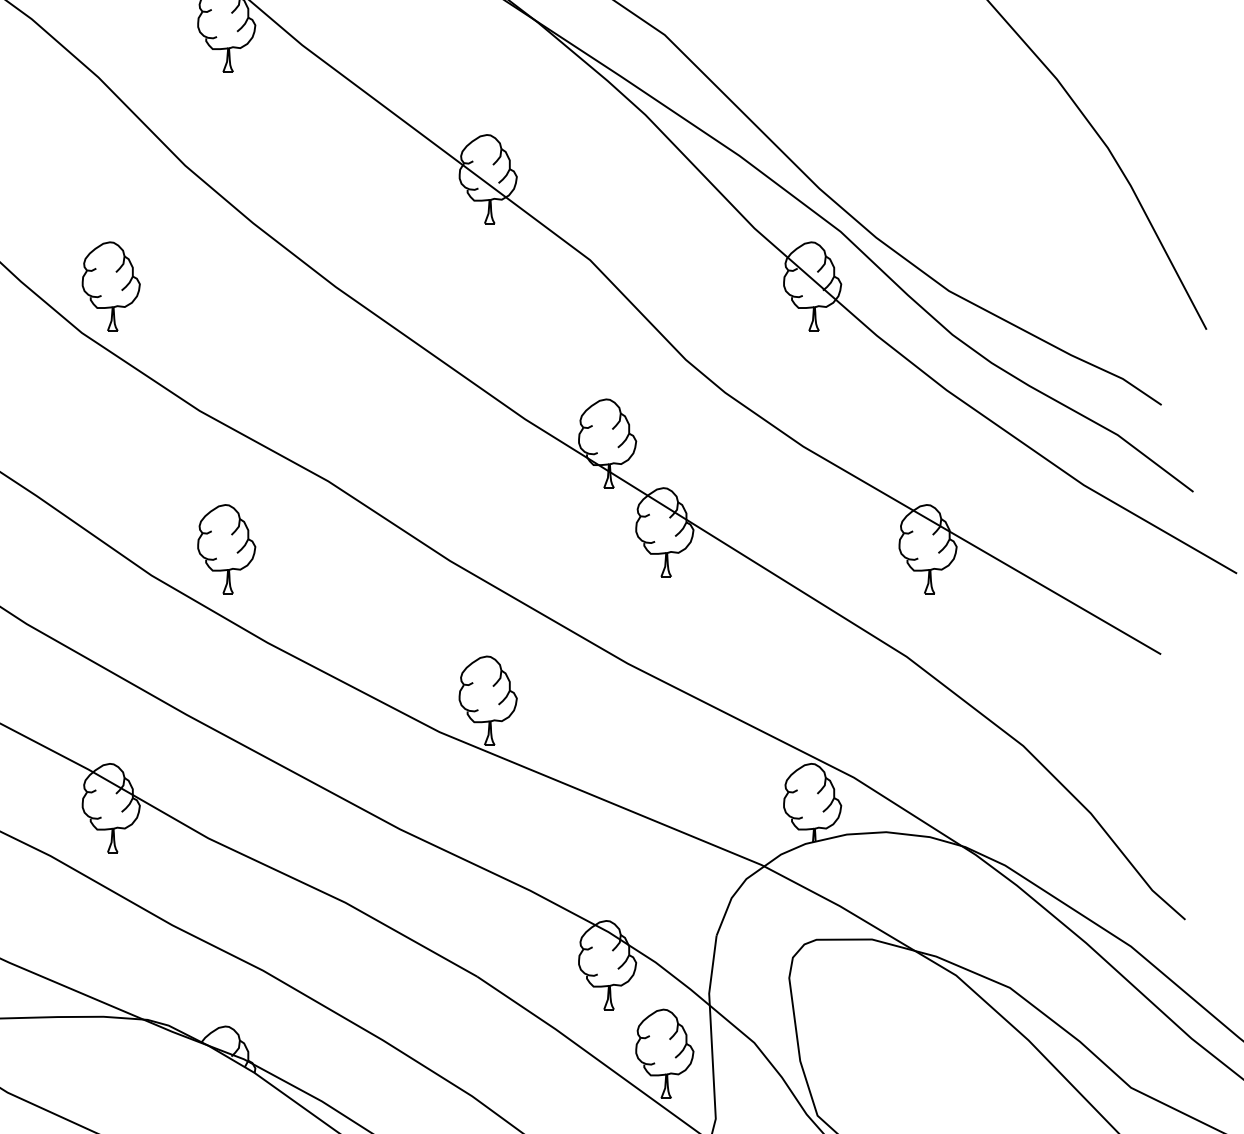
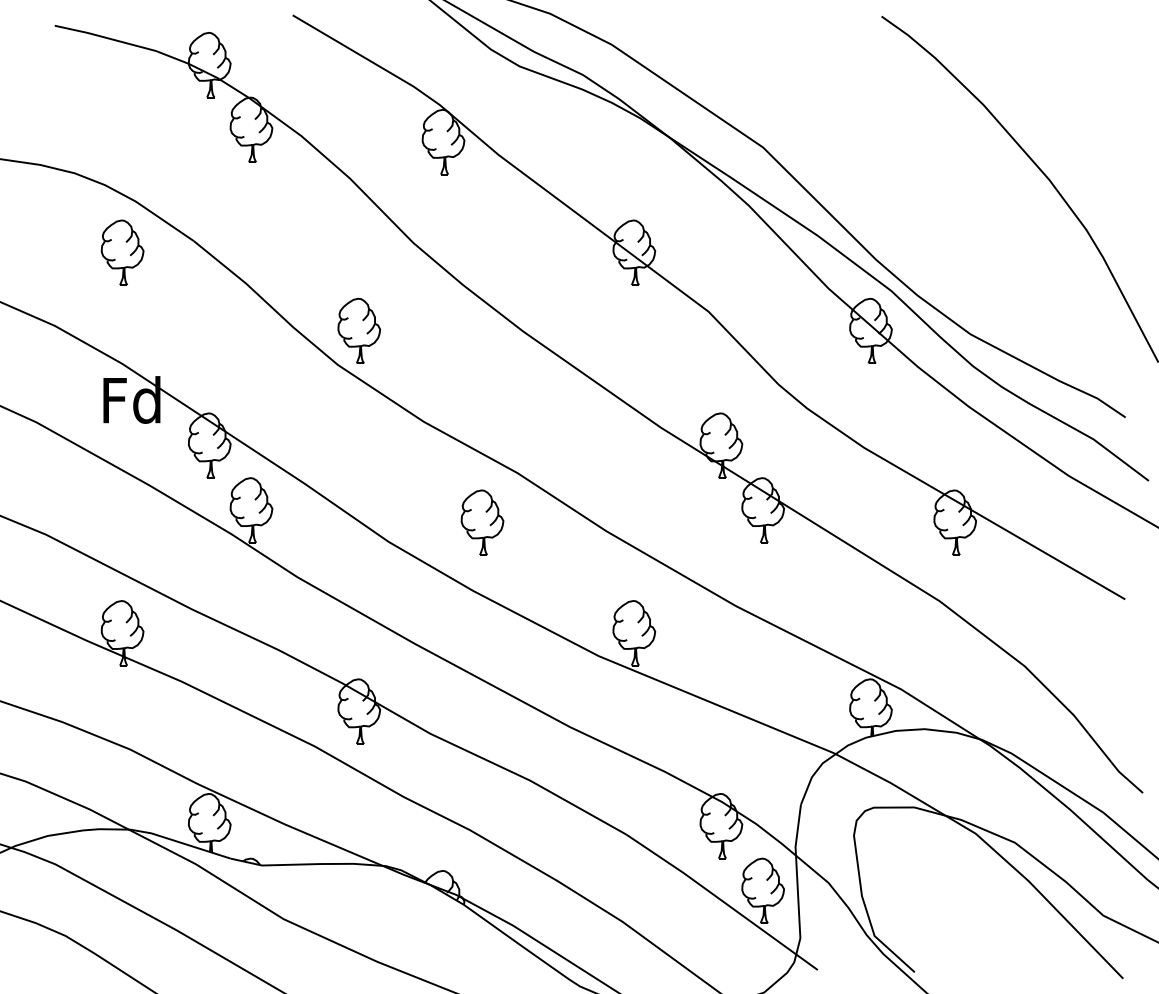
part: (226, 548) -> (482, 522), moved

